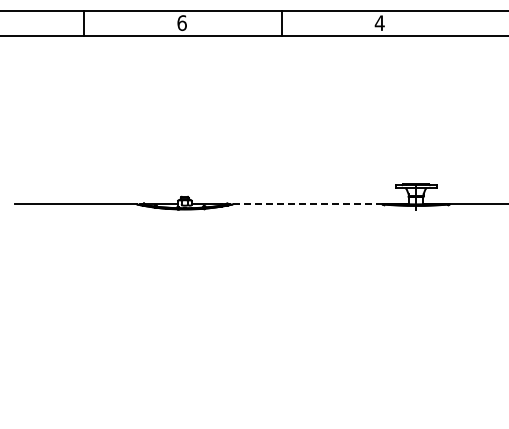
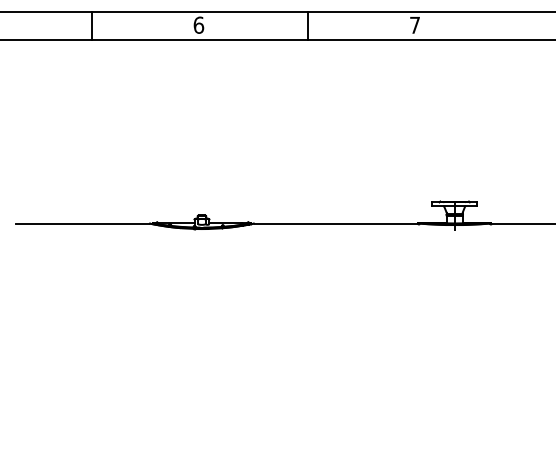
text: (379, 22) -> (414, 24), 4 -> 7
line: (307, 204) -> (335, 223), dashed -> solid

